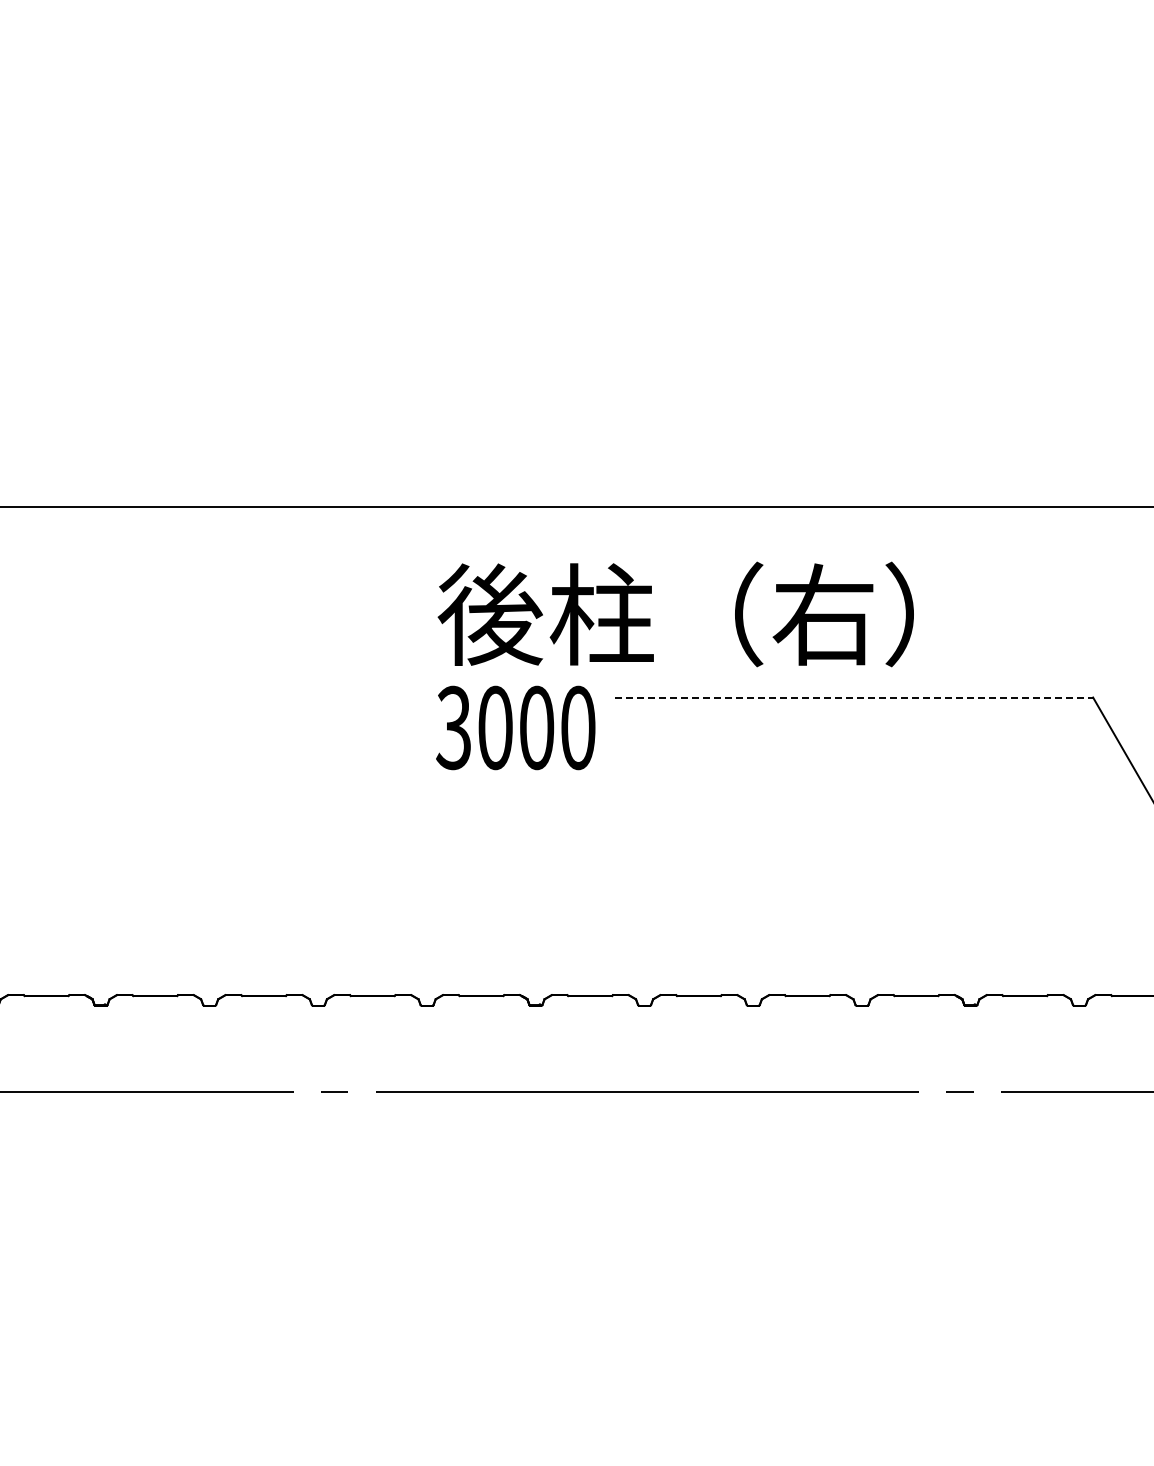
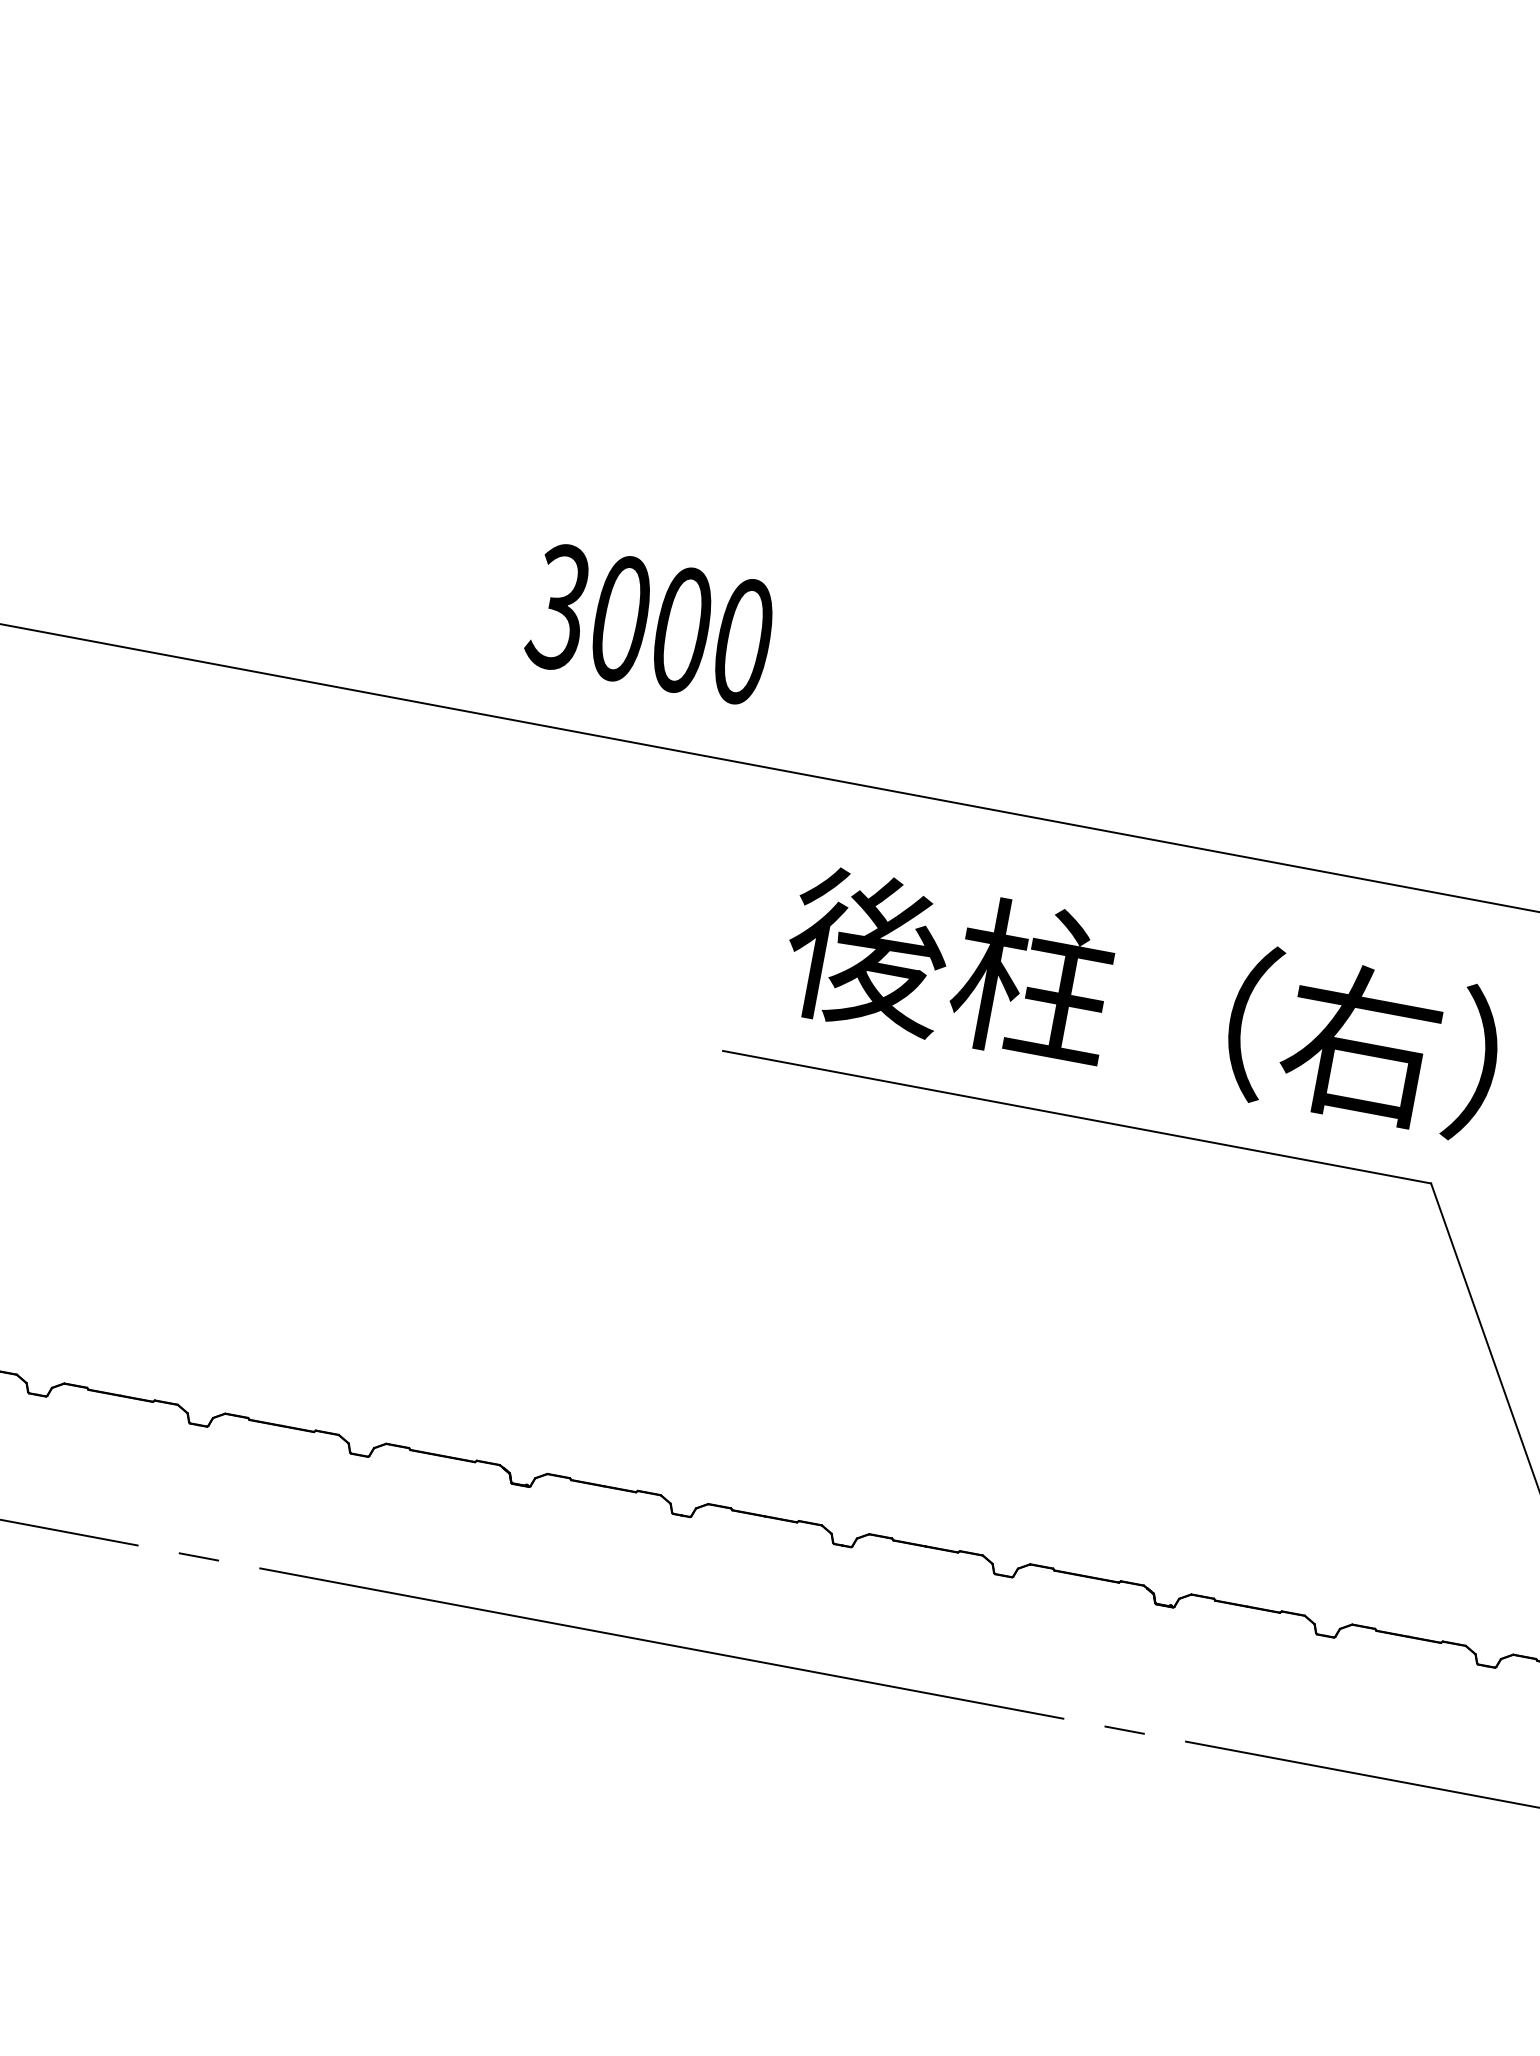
text: (675, 614) -> (1142, 1002), moved
line: (854, 697) -> (1077, 1117), dashed -> solid
text: (515, 727) -> (650, 623), moved

